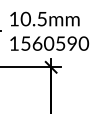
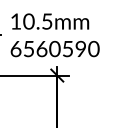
text: (14, 43) -> (16, 48), 1560590 -> 6560590

